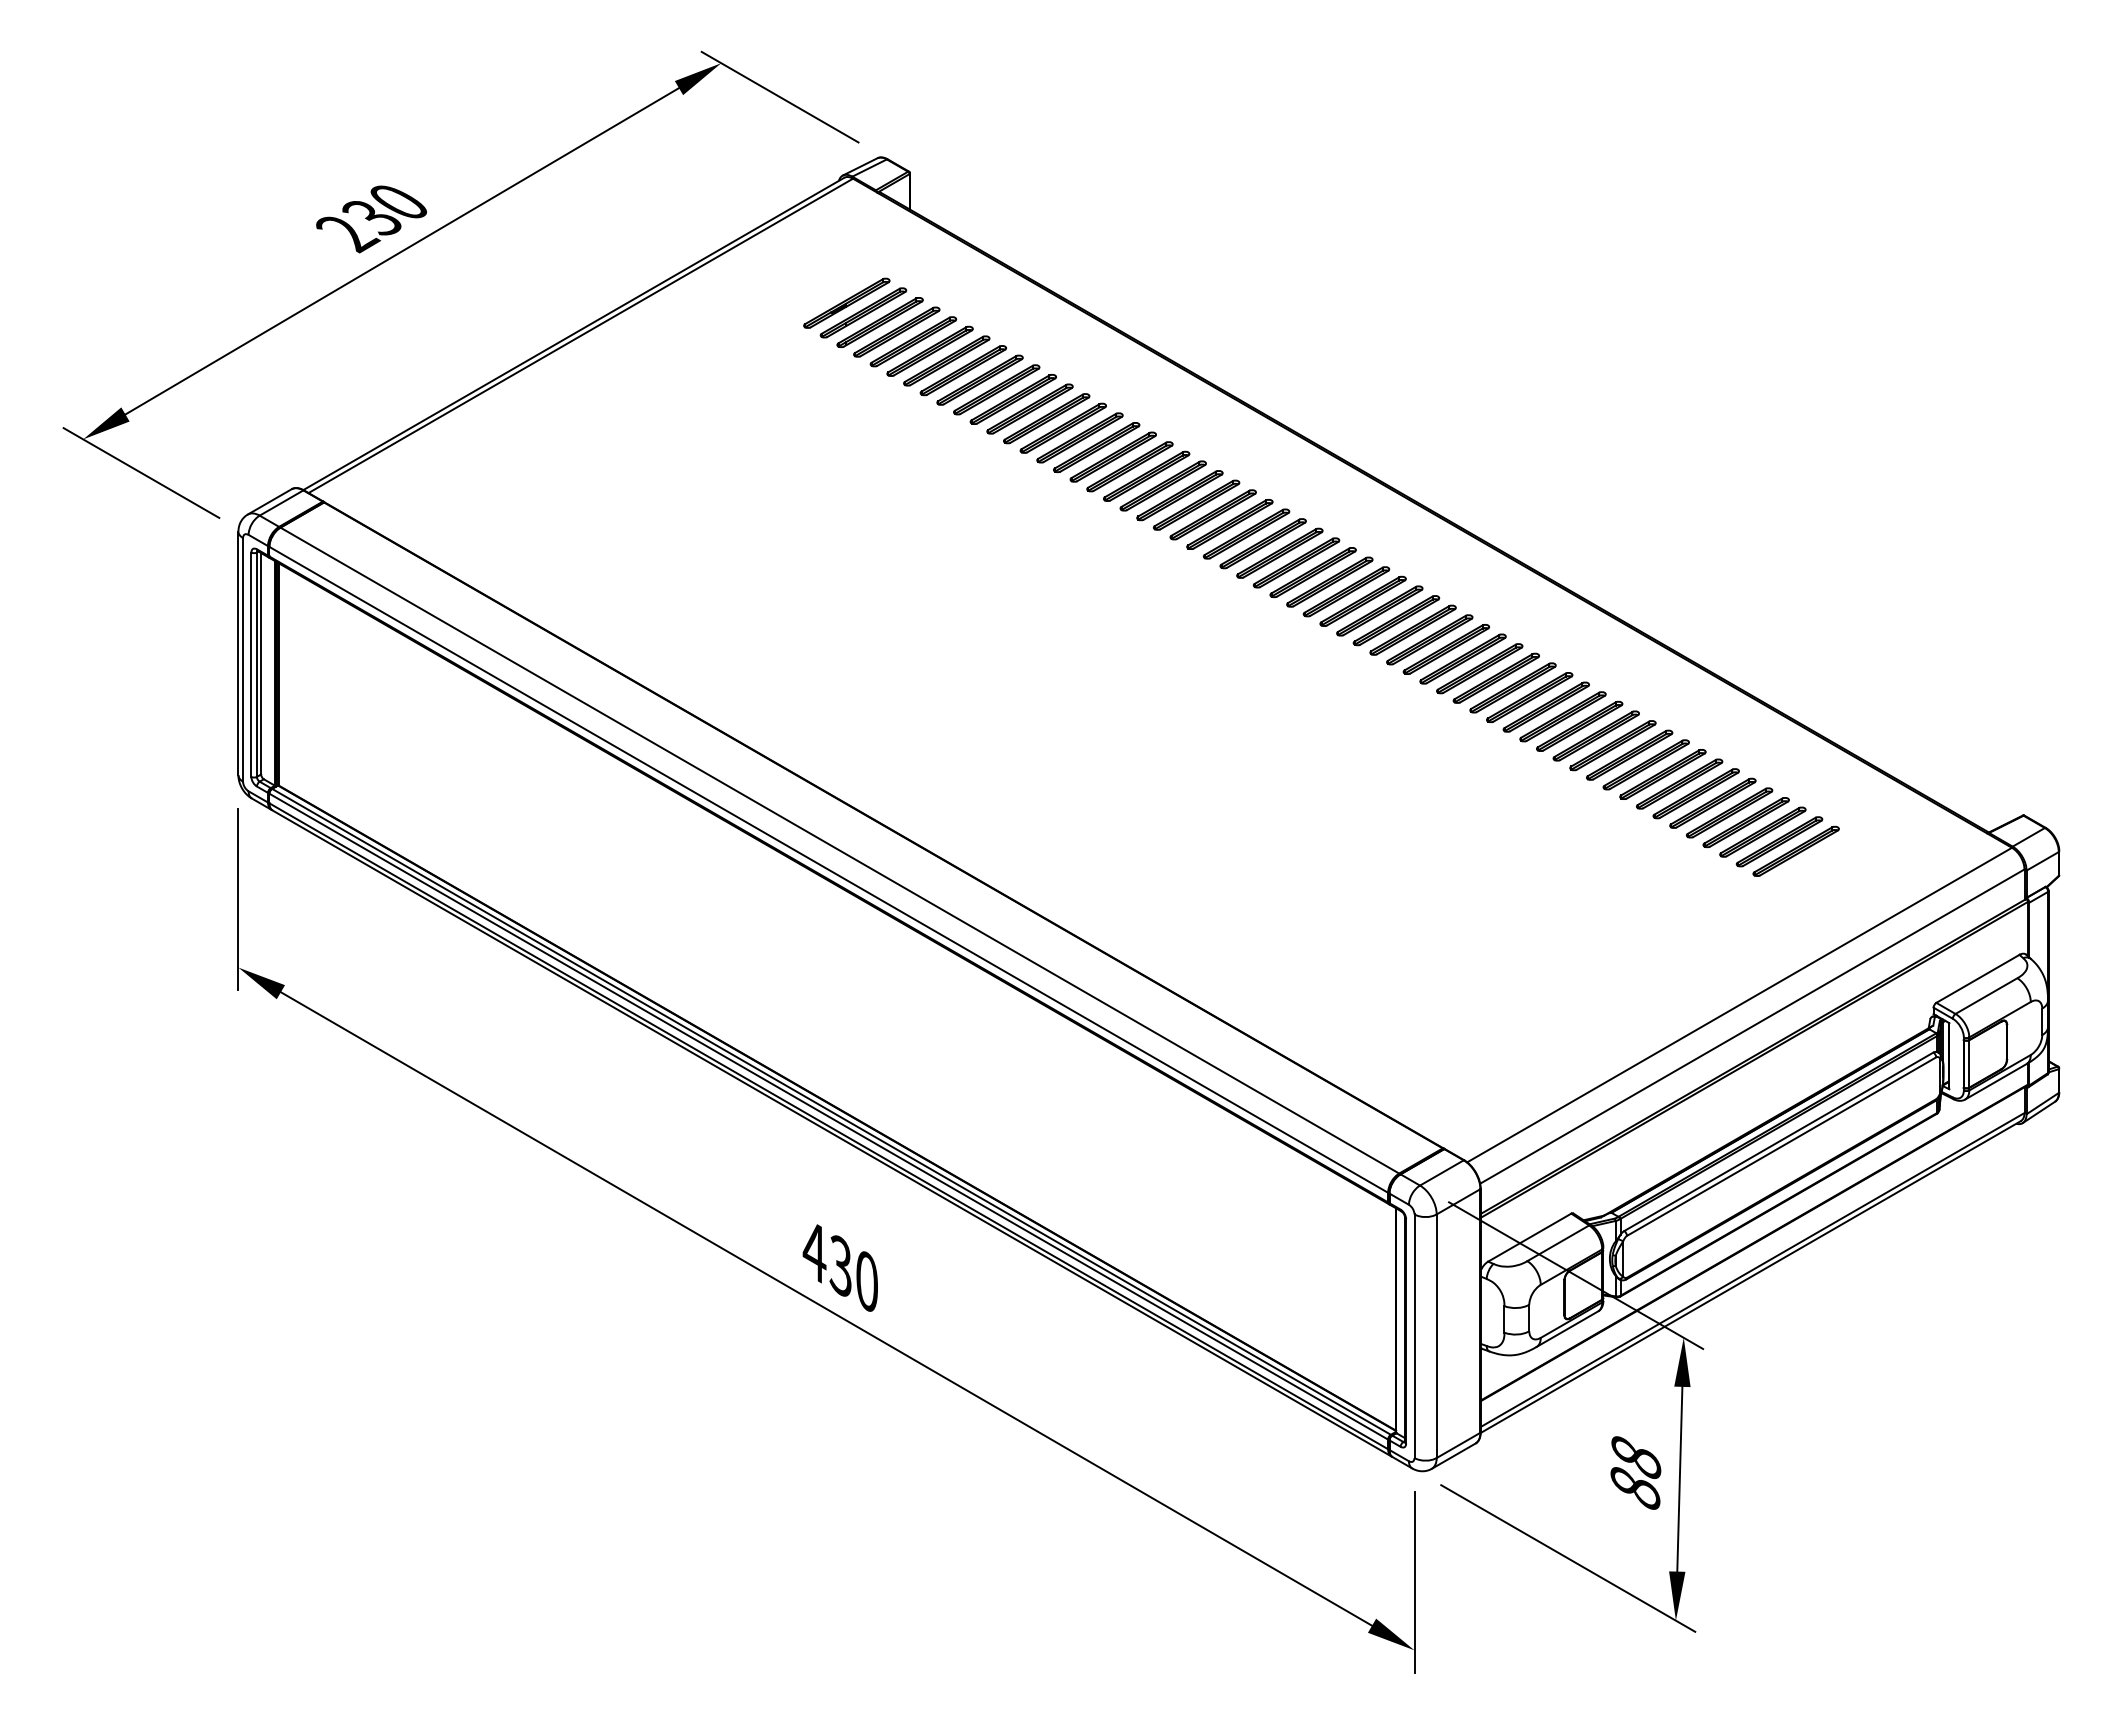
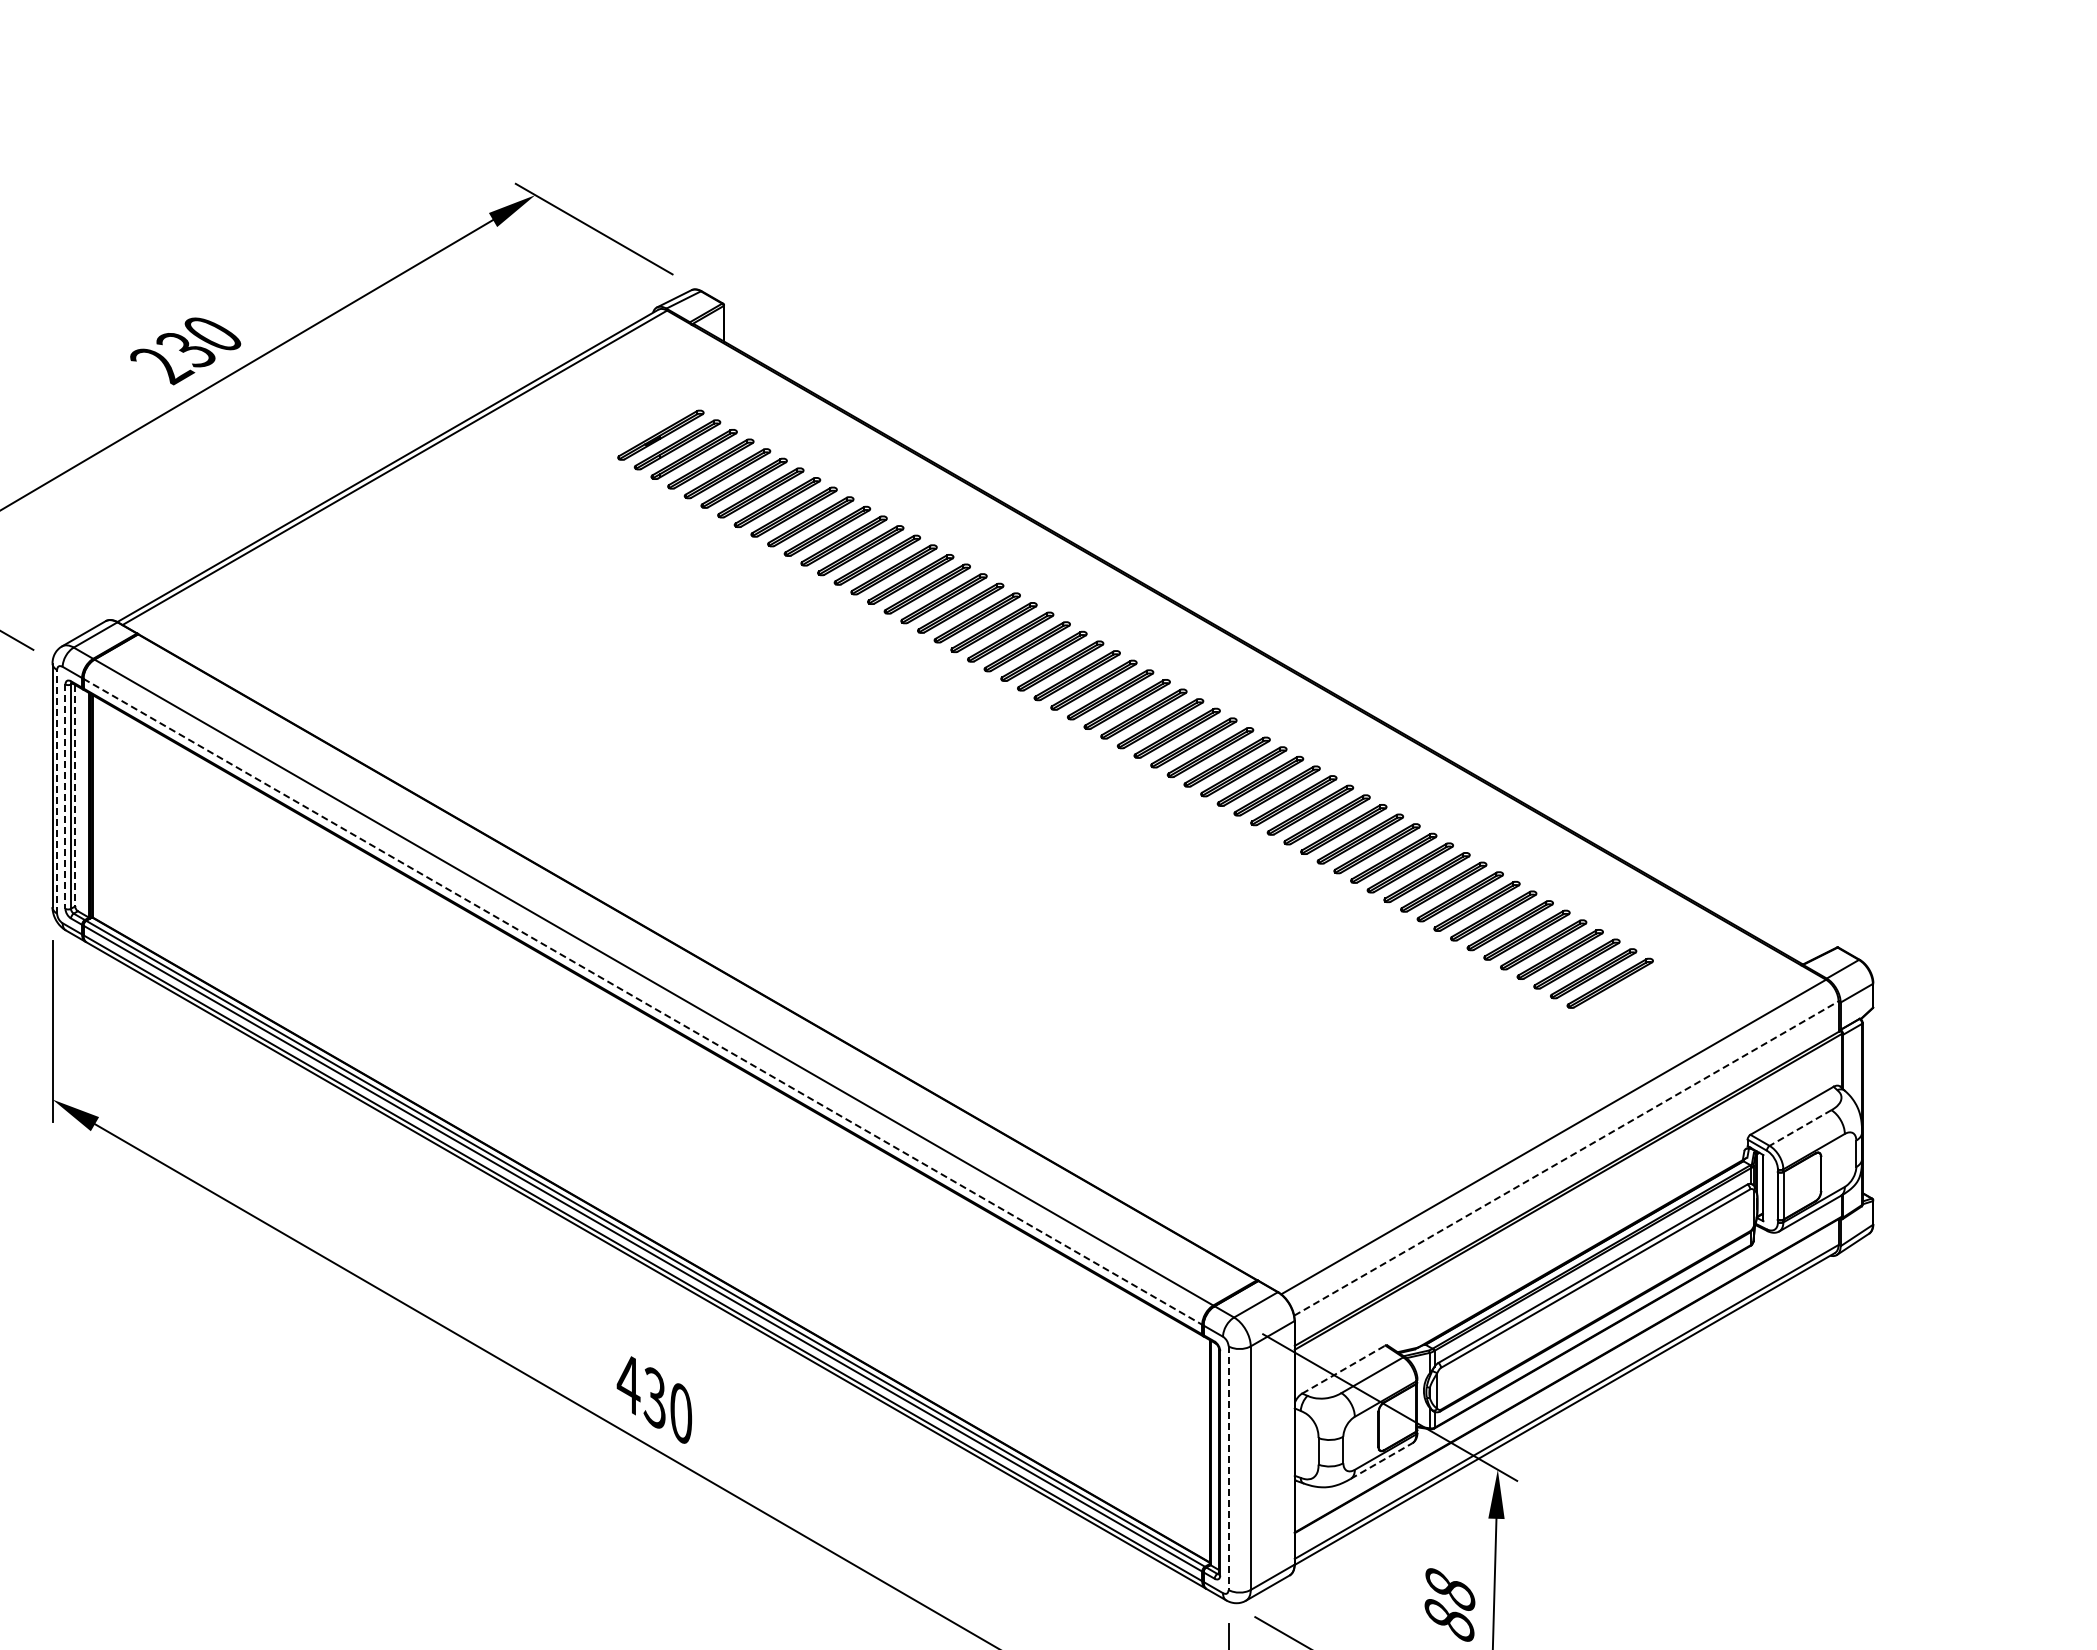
line: (243, 659) -> (57, 791), solid -> dashed
line: (261, 663) -> (75, 795), solid -> dashed
line: (251, 665) -> (65, 797), solid -> dashed
line: (828, 869) -> (642, 1001), solid -> dashed
line: (1986, 996) -> (1800, 1128), solid -> dashed
line: (1752, 1026) -> (1566, 1158), solid -> dashed
line: (1530, 1237) -> (1344, 1369), solid -> dashed
line: (1567, 1329) -> (1381, 1461), solid -> dashed
line: (1414, 1336) -> (1228, 1468), solid -> dashed

